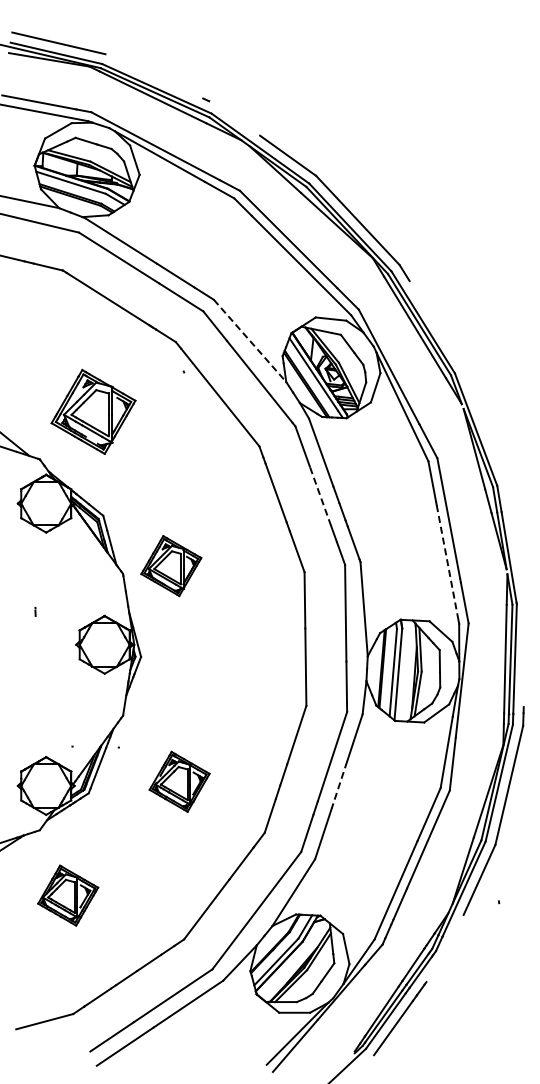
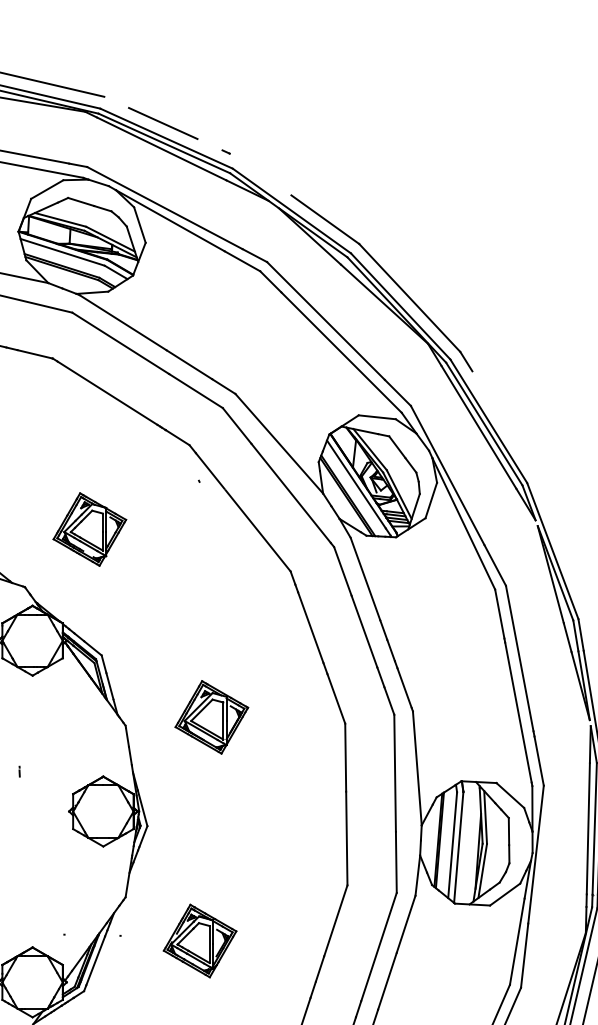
line: (153, 76) -> (162, 123), added
line: (250, 340) -> (279, 443), dashed -> solid
part: (93, 411) -> (89, 529), size x0.71
line: (320, 495) -> (364, 630), dashed -> solid
line: (447, 563) -> (518, 713), dashed -> solid
part: (171, 566) -> (212, 717), moved
part: (179, 781) -> (199, 940), moved
line: (339, 785) -> (387, 981), dashed -> solid

